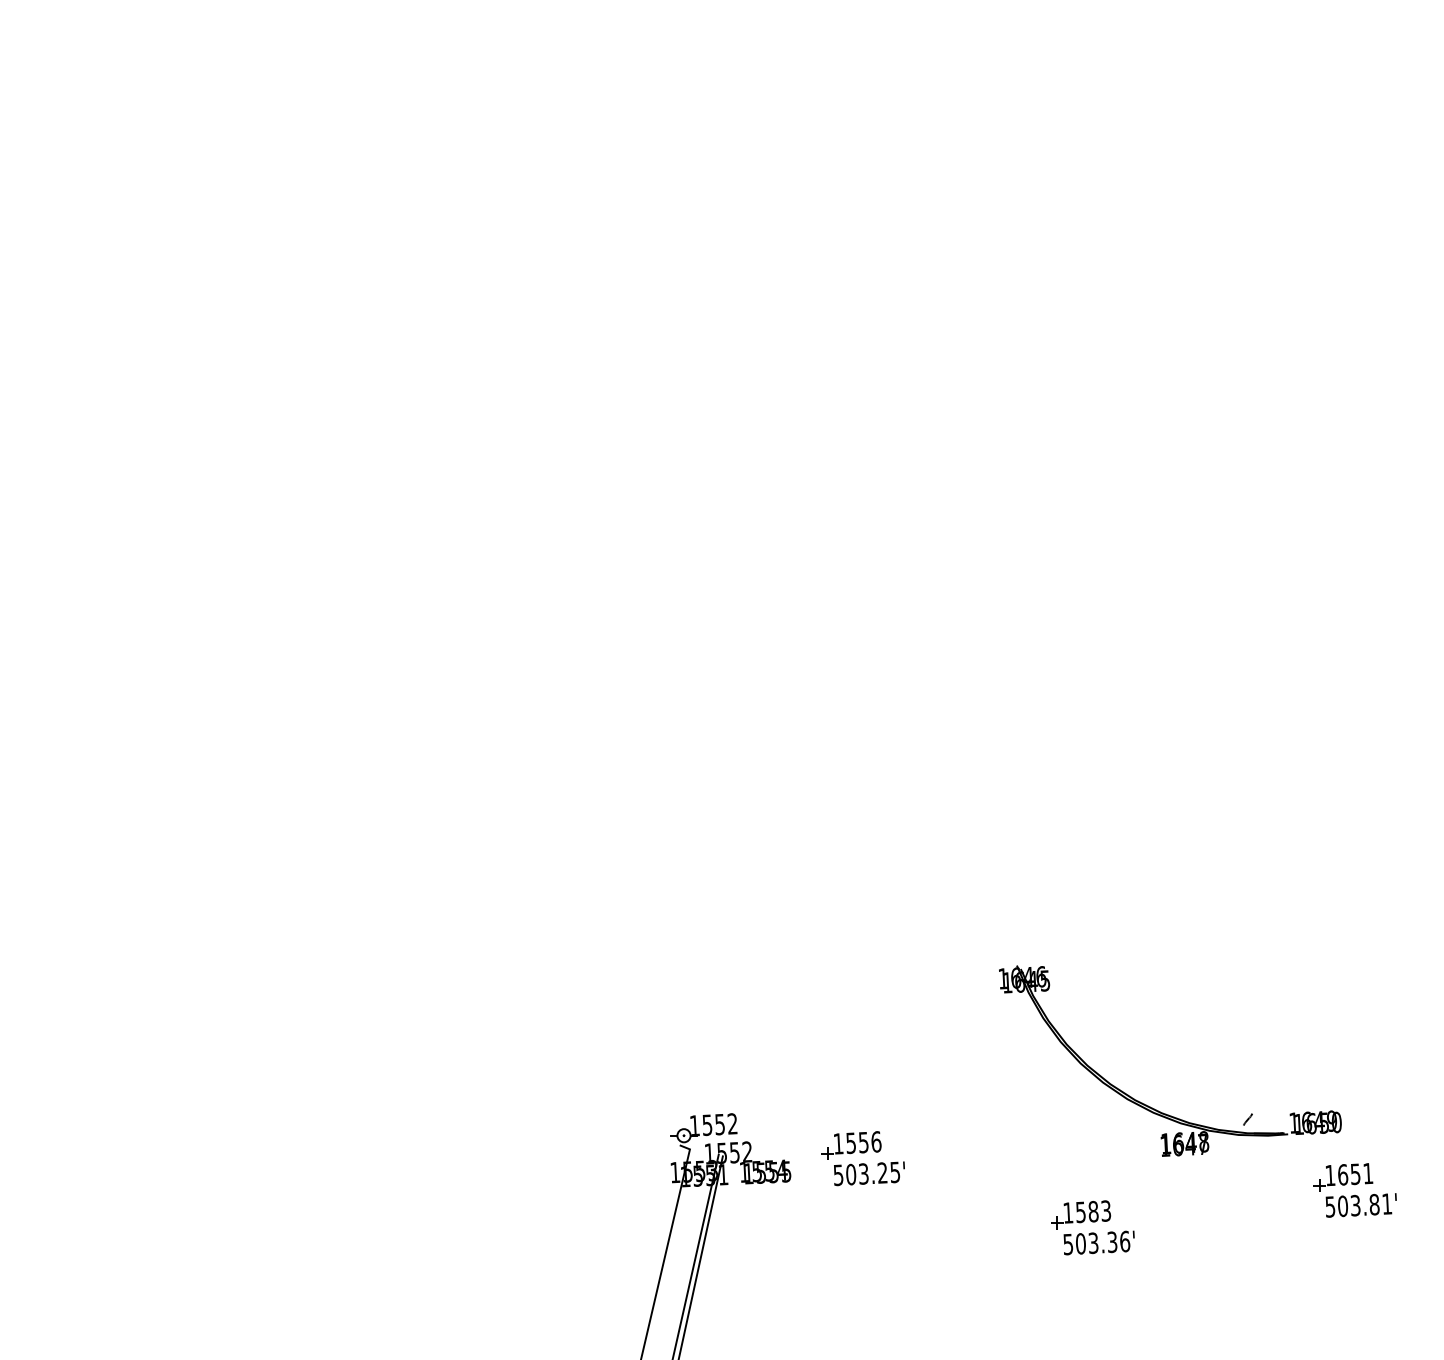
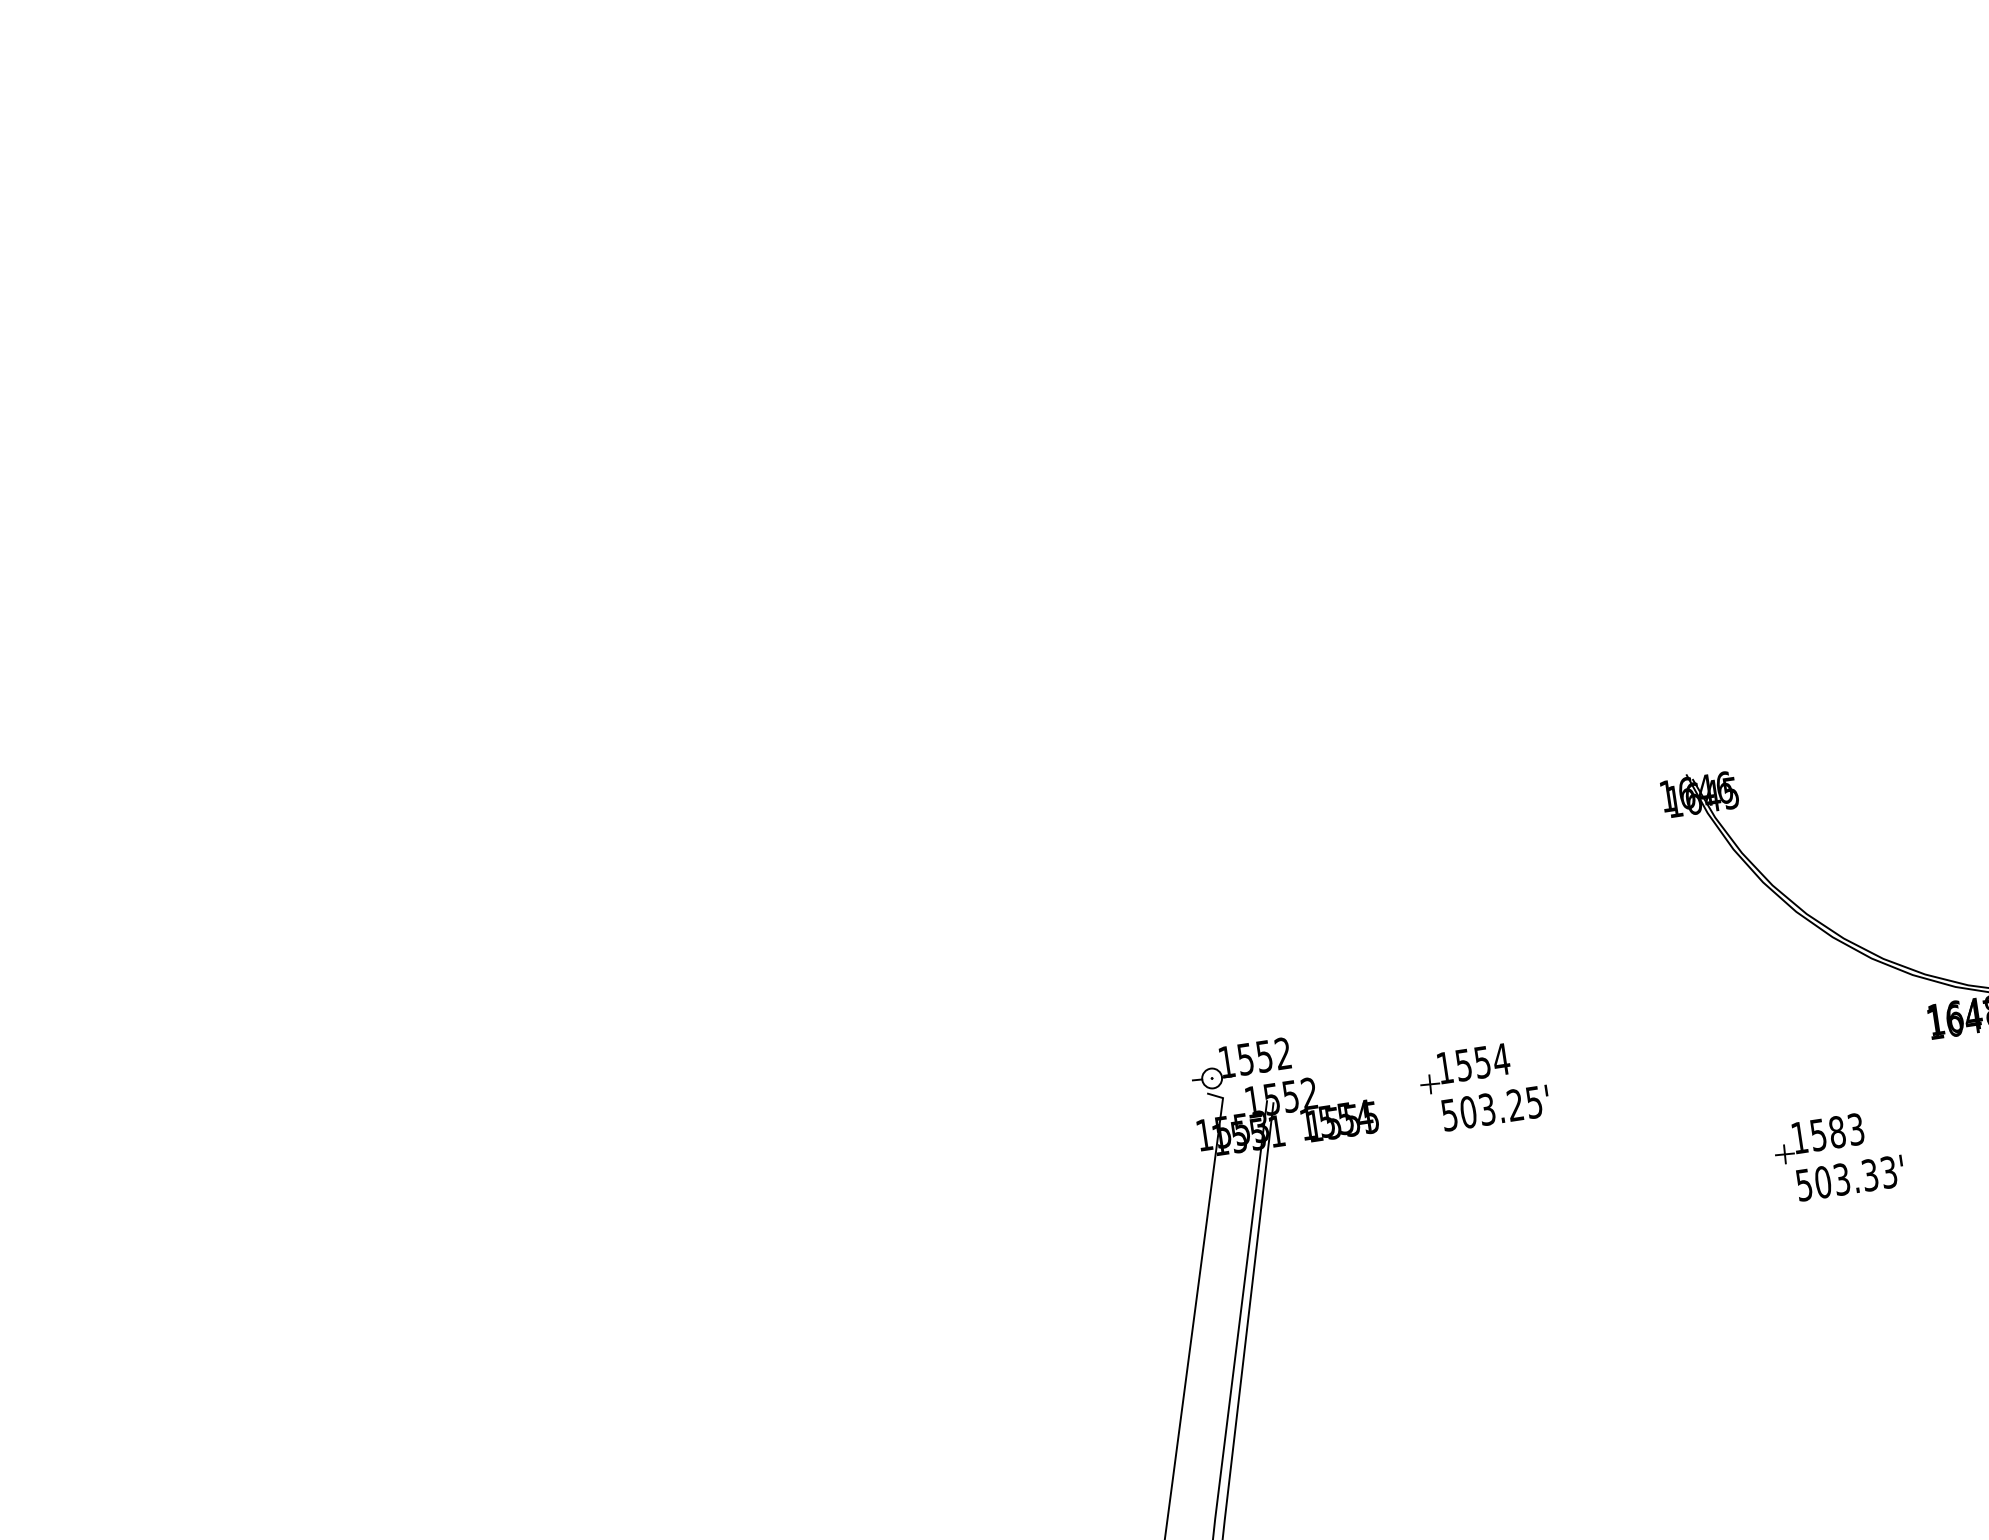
text: (876, 1141) -> (1501, 1058), 1556 -> 1554
text: (1125, 1241) -> (1889, 1172), 503.36' -> 503.33'

